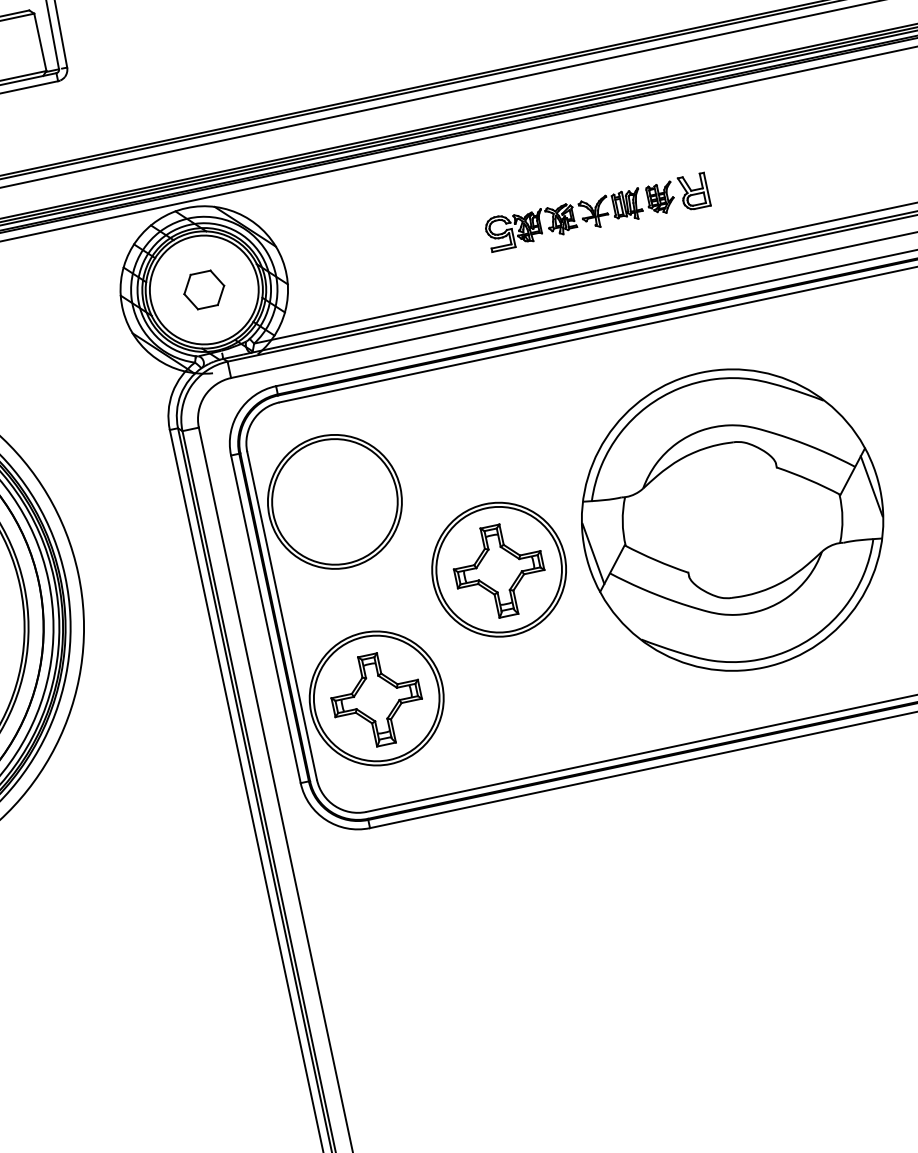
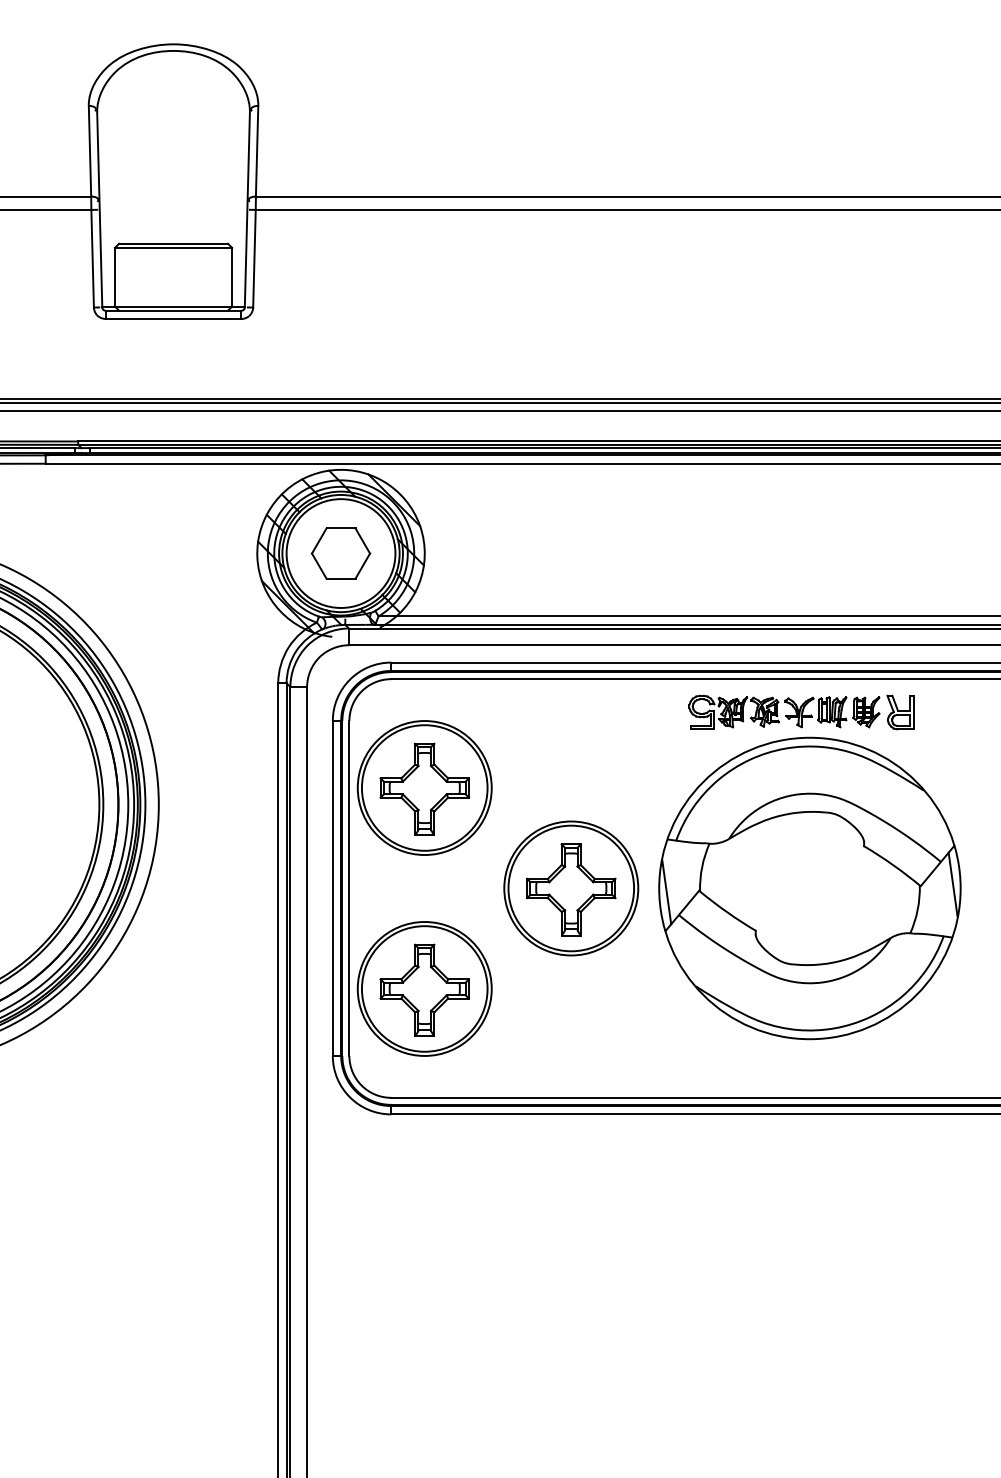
part: (597, 212) -> (801, 712), moved
part: (203, 290) -> (340, 553), size x1.43
part: (334, 502) -> (424, 788), added

